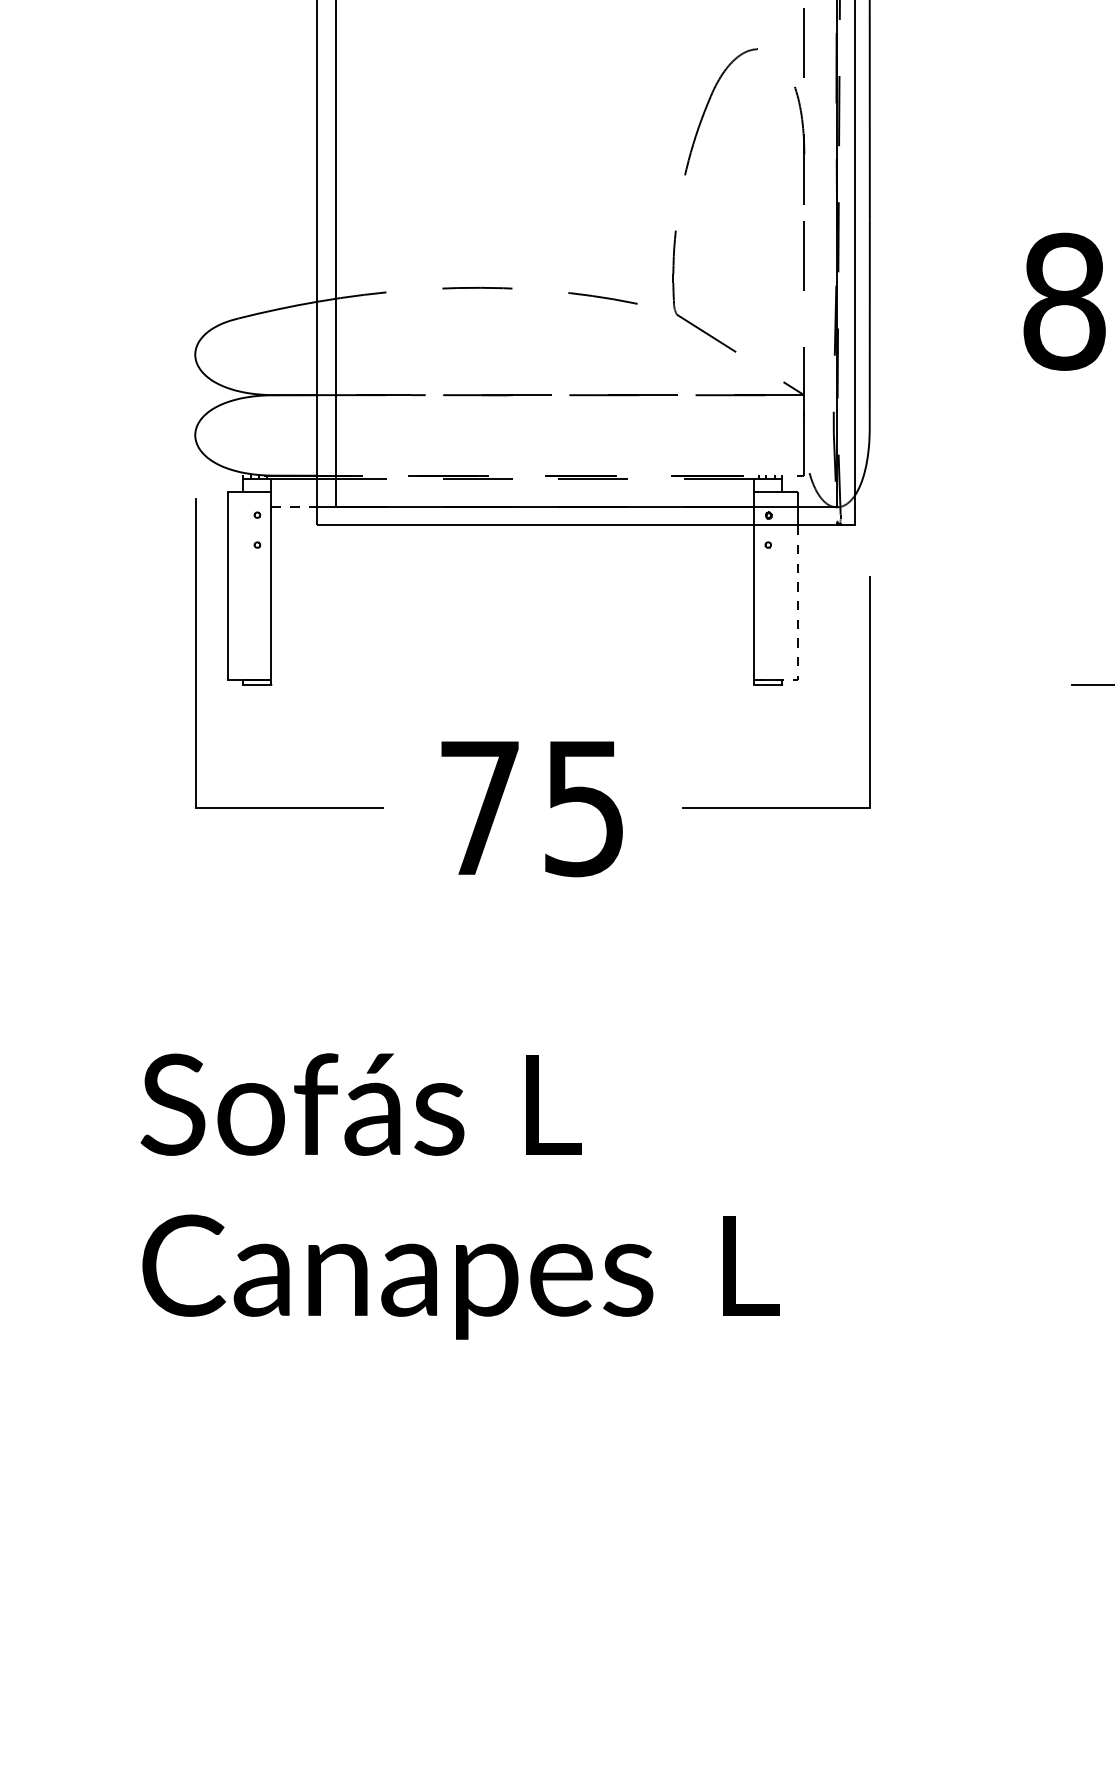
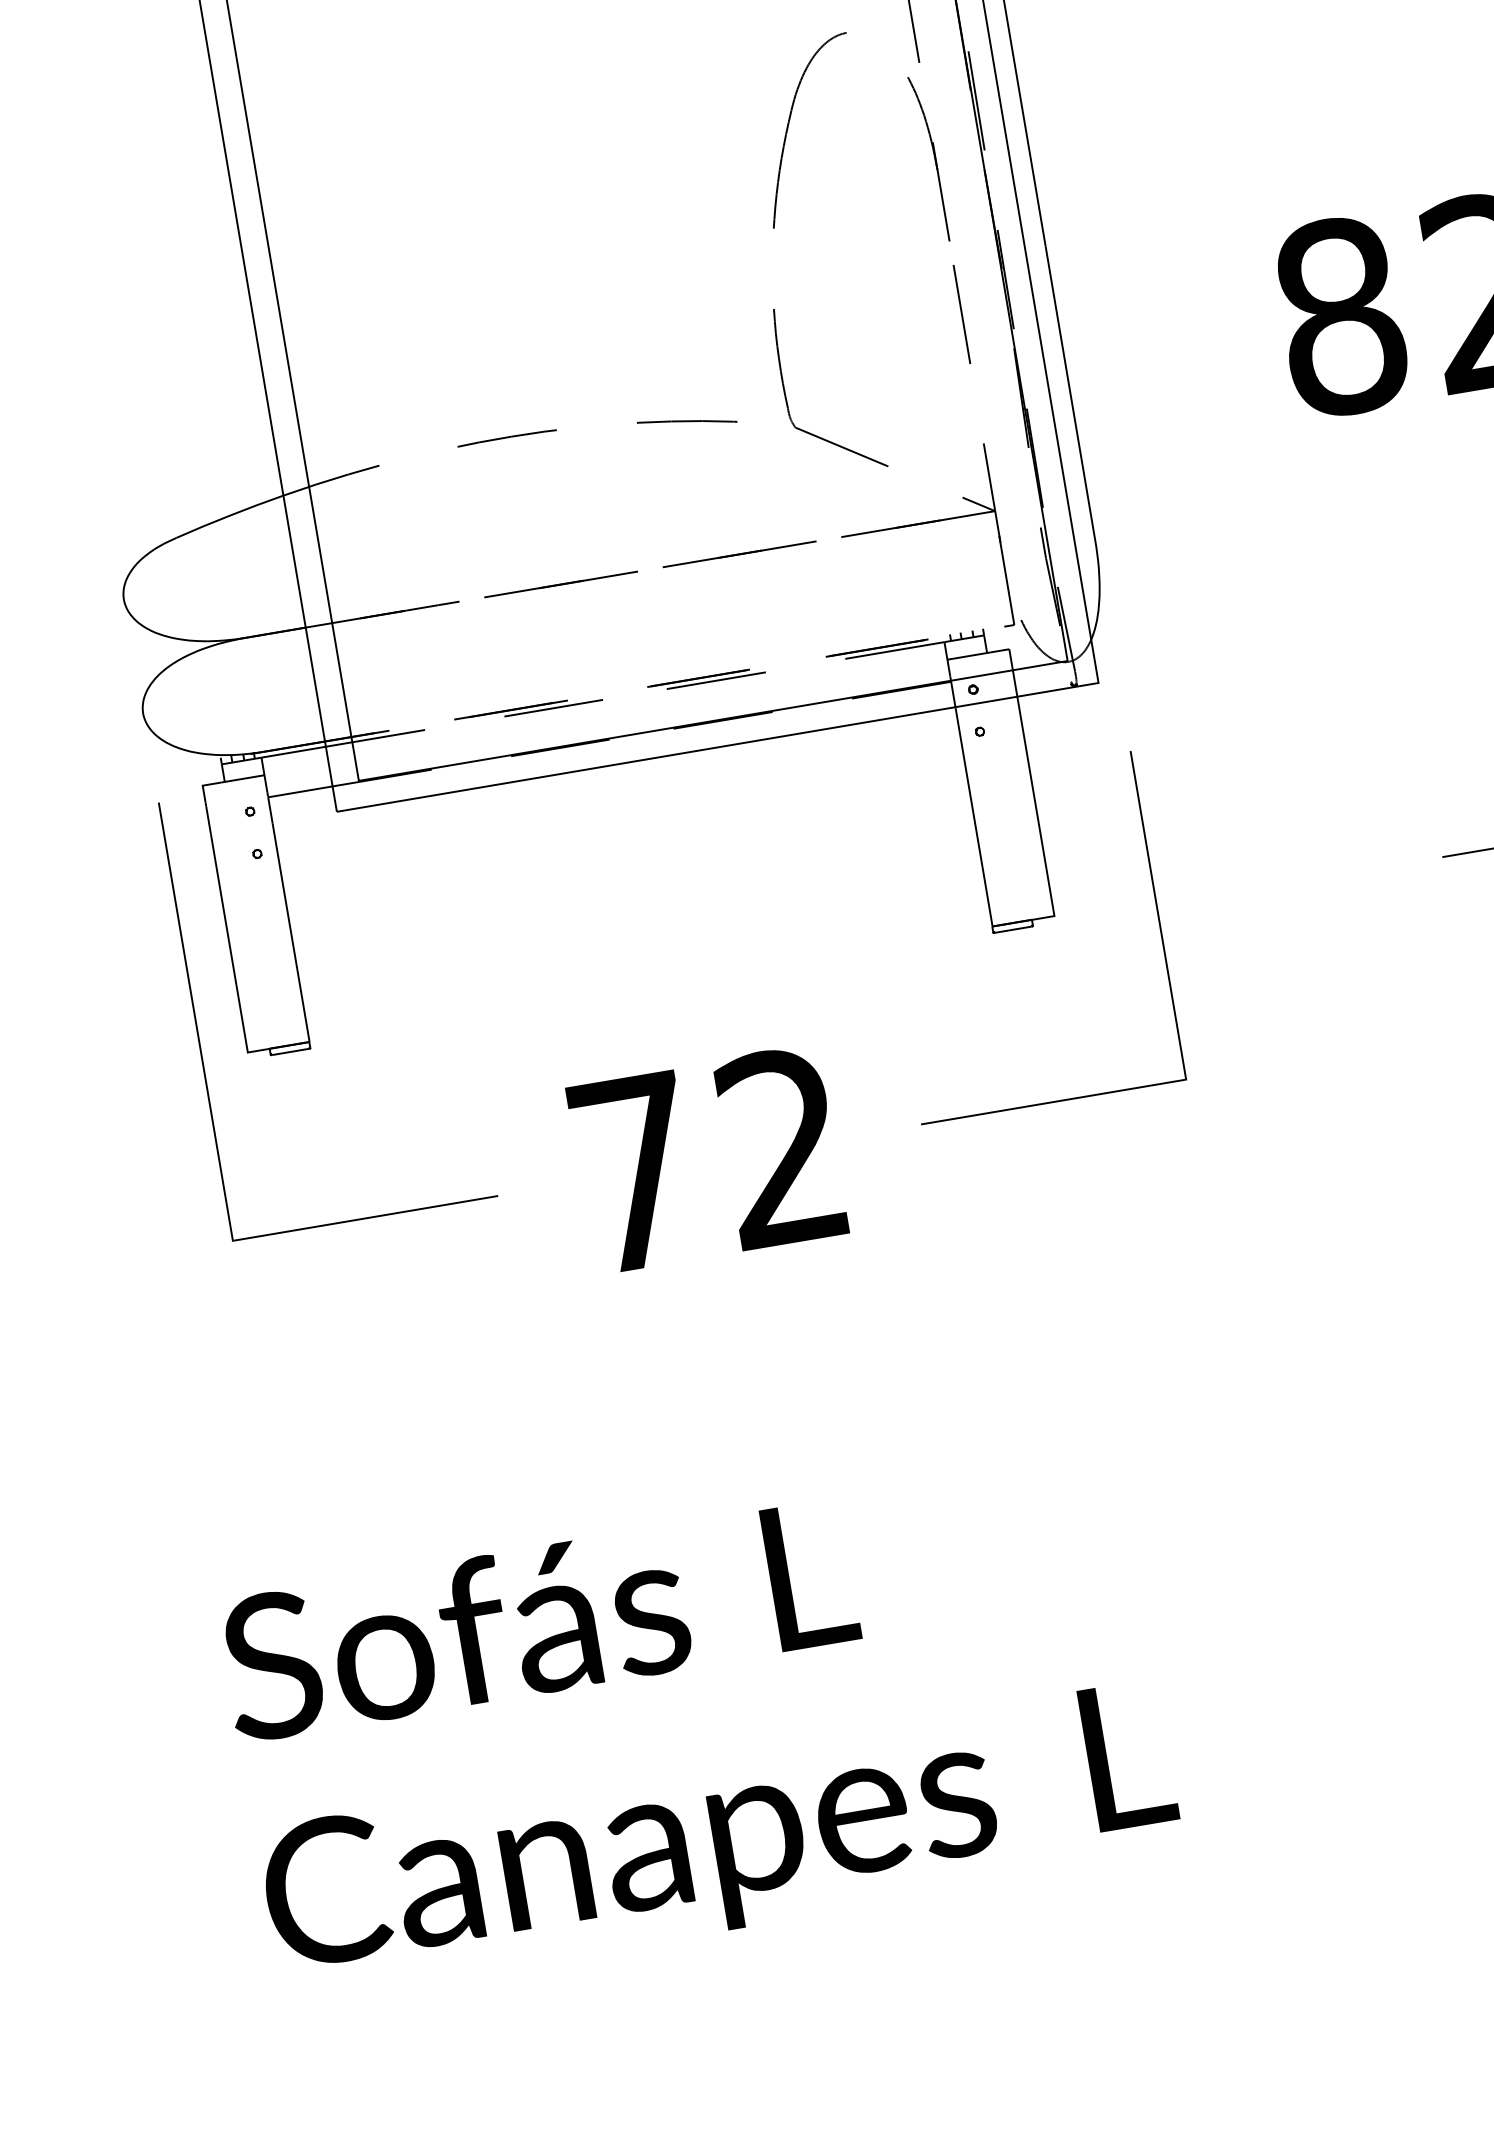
line: (294, 507) -> (300, 791), dashed -> solid
line: (798, 625) -> (1041, 838), dashed -> solid
text: (583, 808) -> (781, 1148), 75 -> 72

